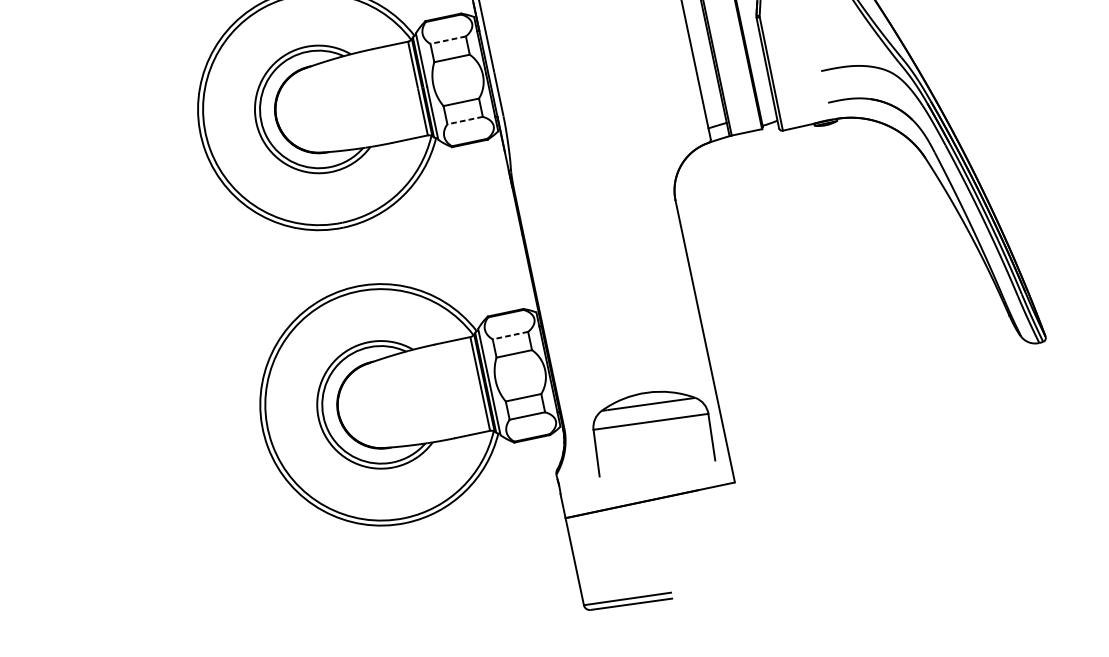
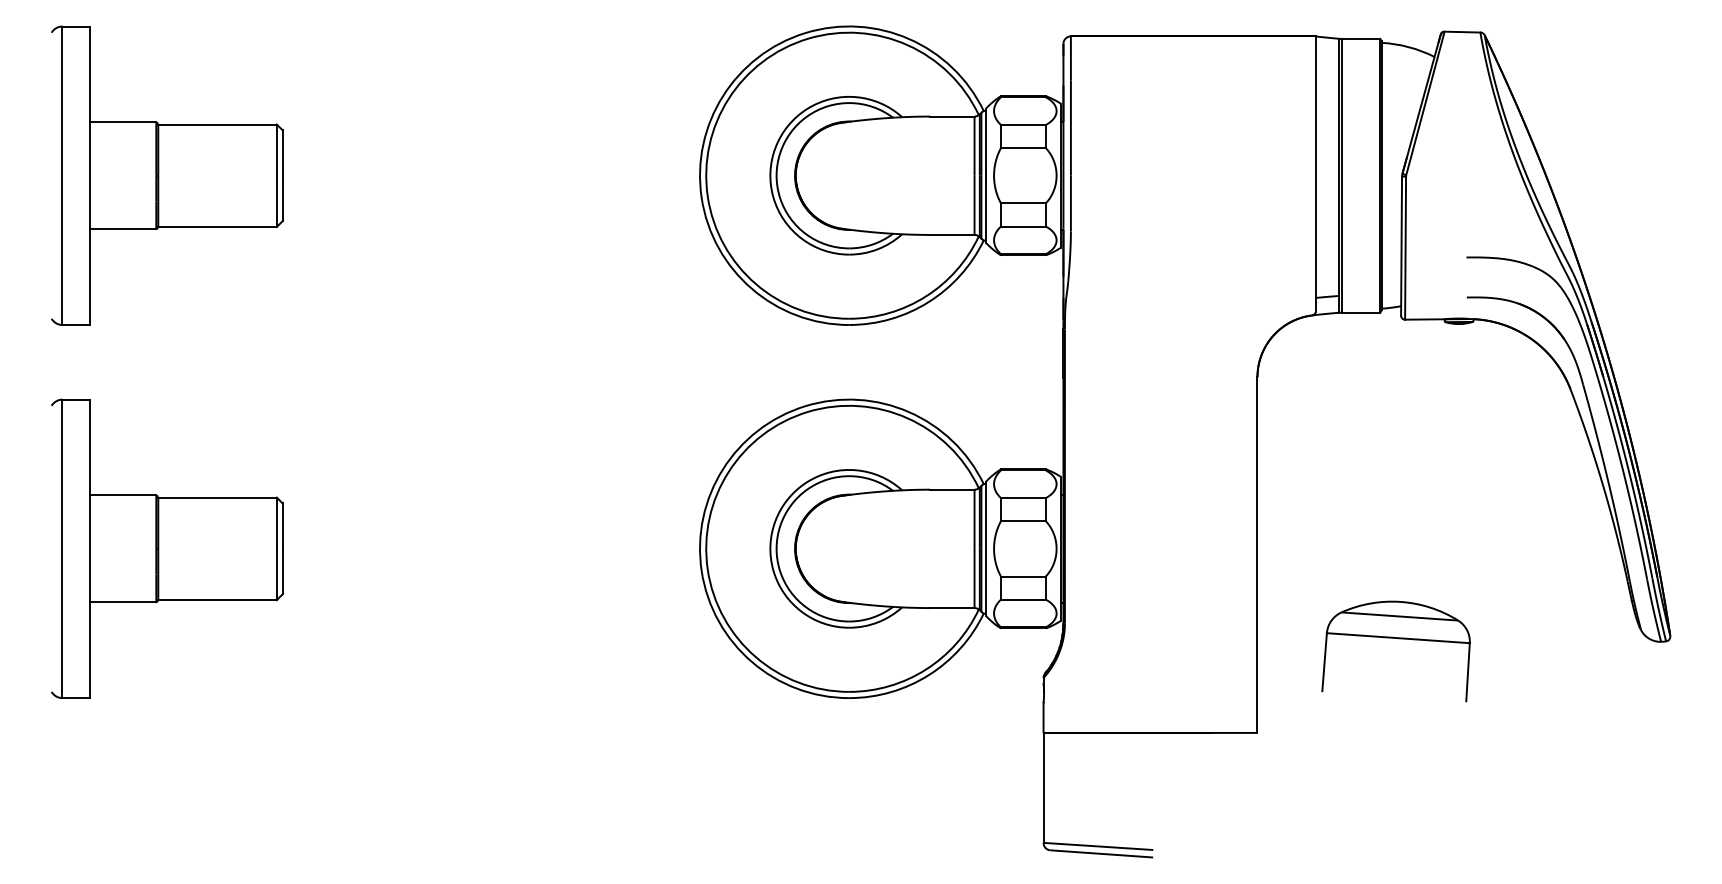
line: (447, 39) -> (1022, 124), dashed -> solid
line: (464, 120) -> (1022, 226), dashed -> solid
line: (509, 336) -> (1022, 498), dashed -> solid
part: (651, 422) -> (1398, 639), moved

